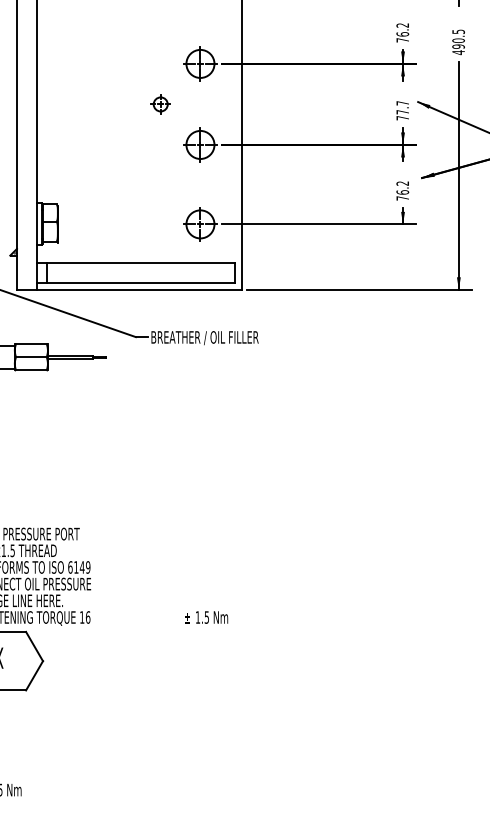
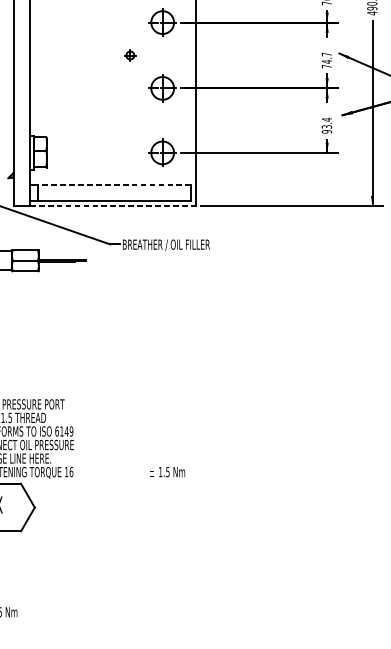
part: (160, 104) -> (130, 55), size x0.7
text: (402, 111) -> (326, 61), 77.7 -> 74.7
text: (402, 190) -> (326, 125), 76.2 -> 93.4
line: (140, 263) -> (113, 184), solid -> dashed
line: (139, 289) -> (113, 205), solid -> dashed

